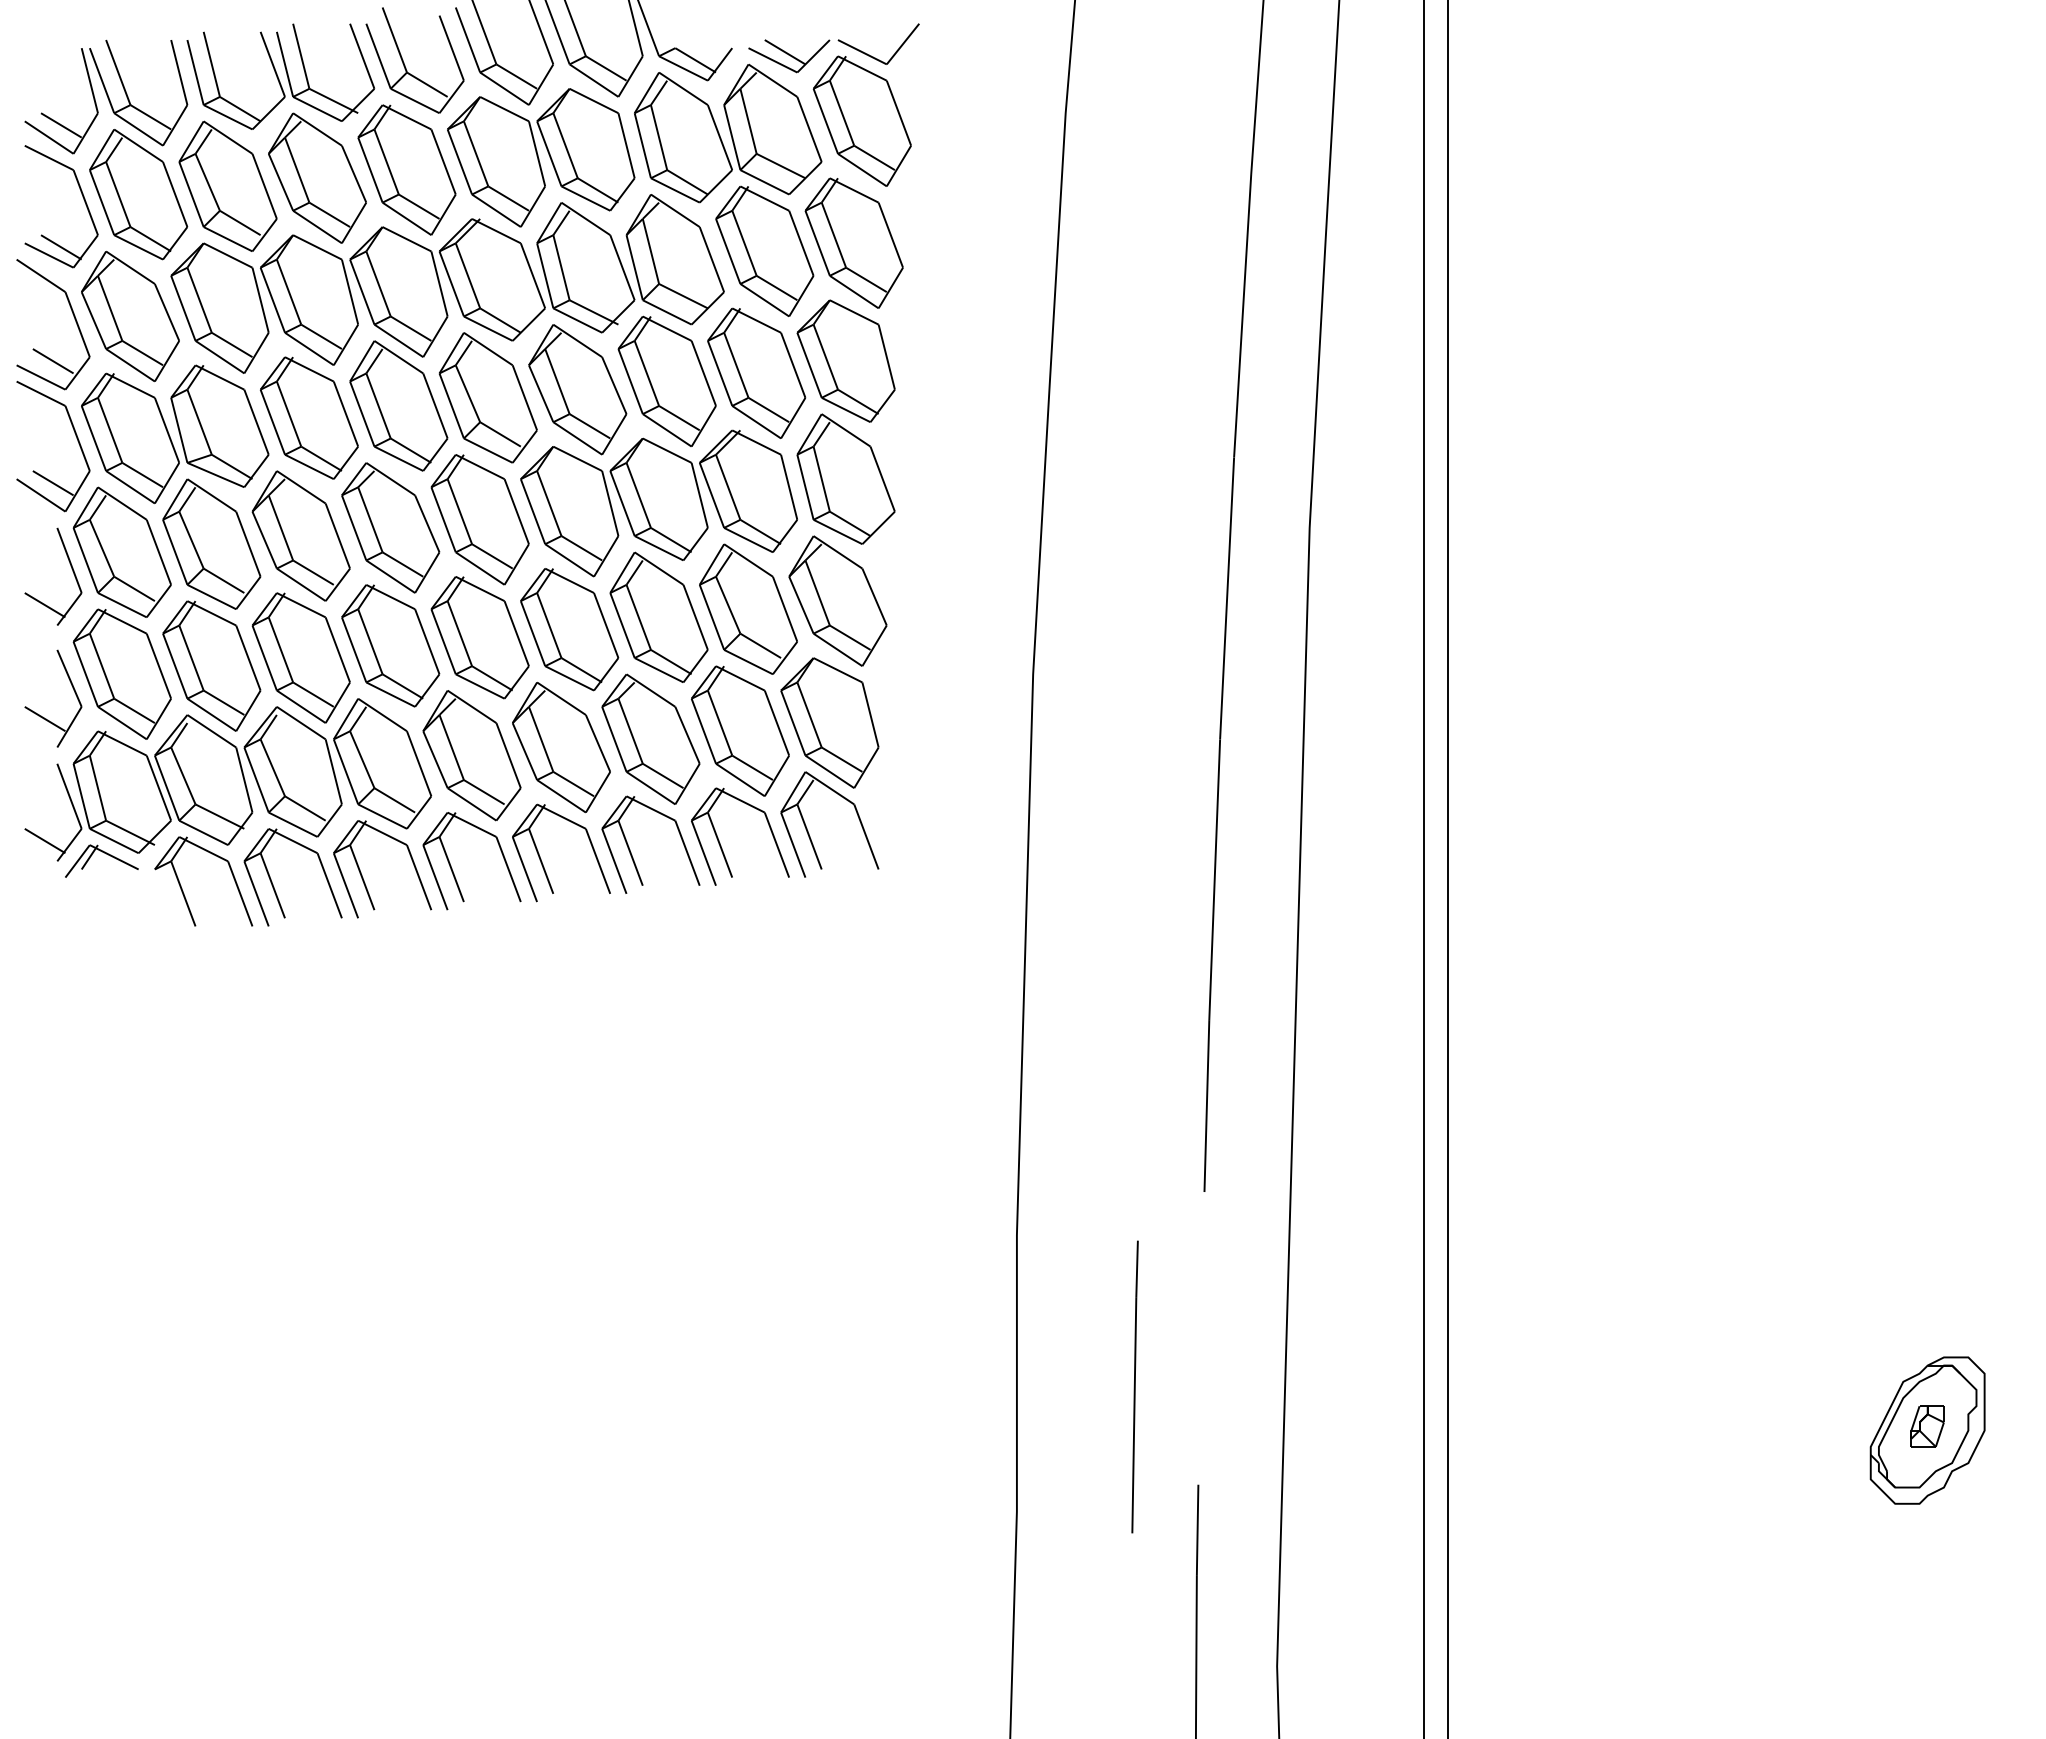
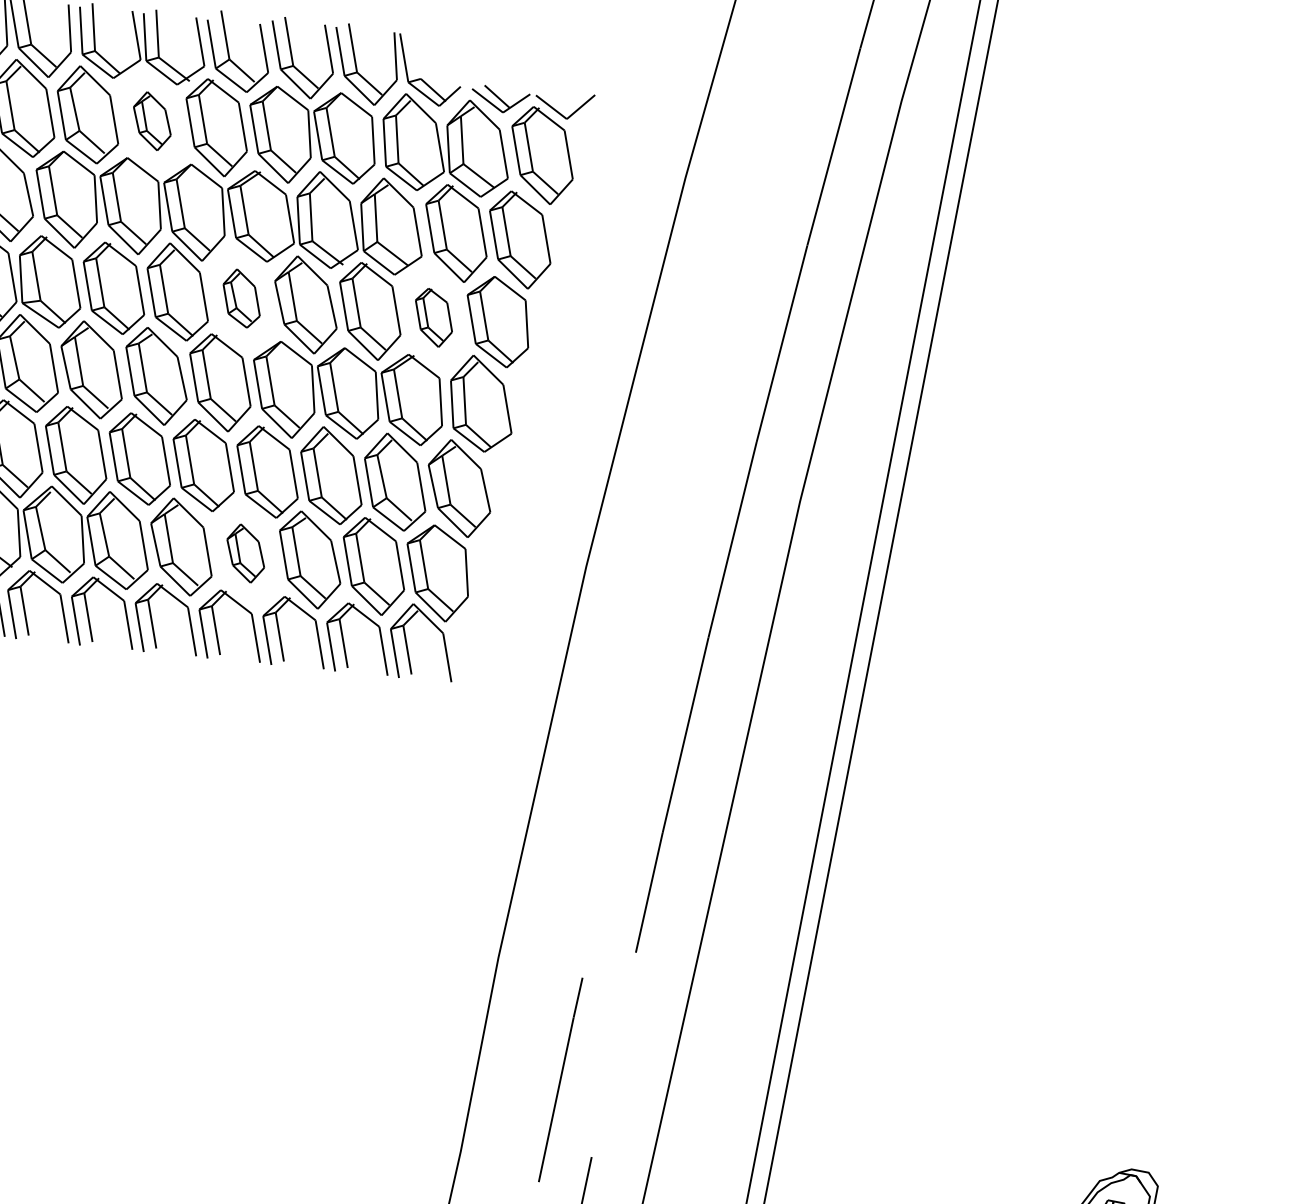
part: (317, 177) -> (152, 120), size x0.6
part: (756, 372) -> (433, 317), size x0.6
part: (487, 397) -> (241, 298), size x0.6
part: (561, 747) -> (245, 553), size x0.6

